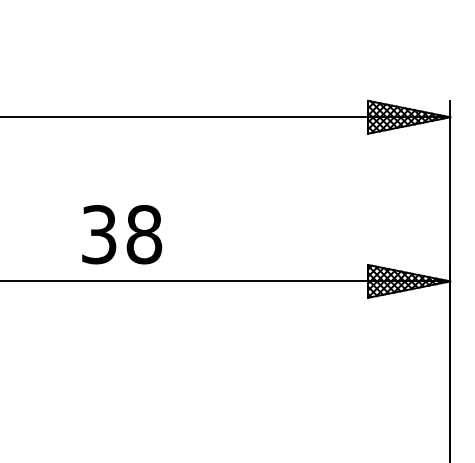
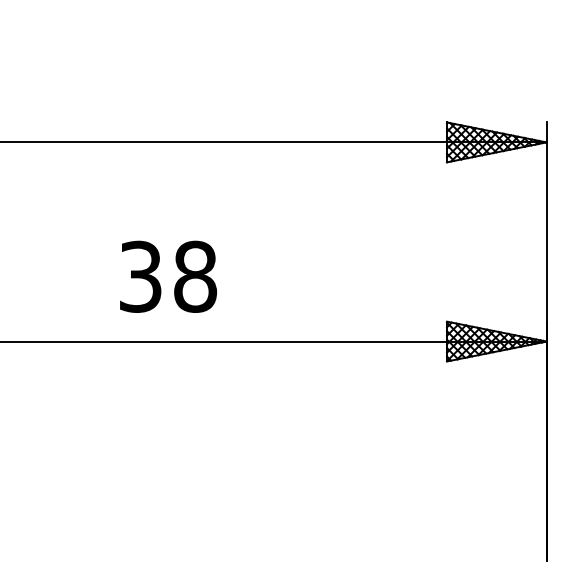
text: (122, 234) -> (168, 276), moved

